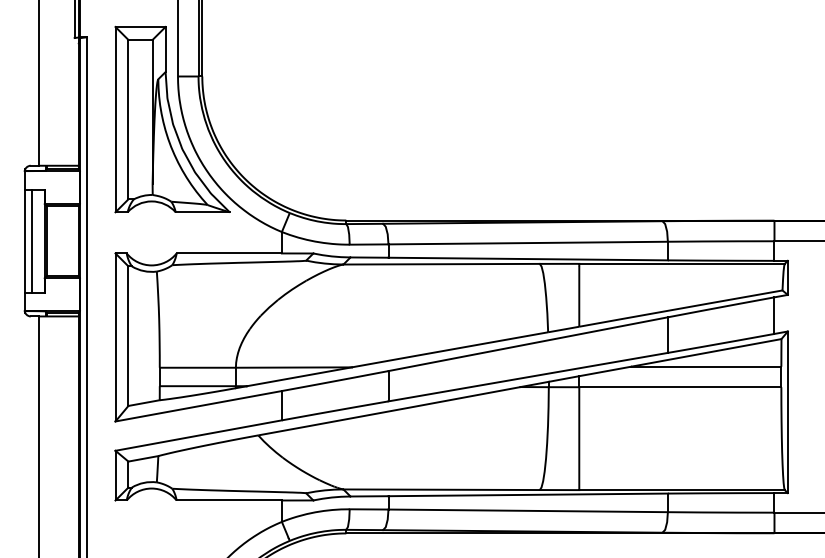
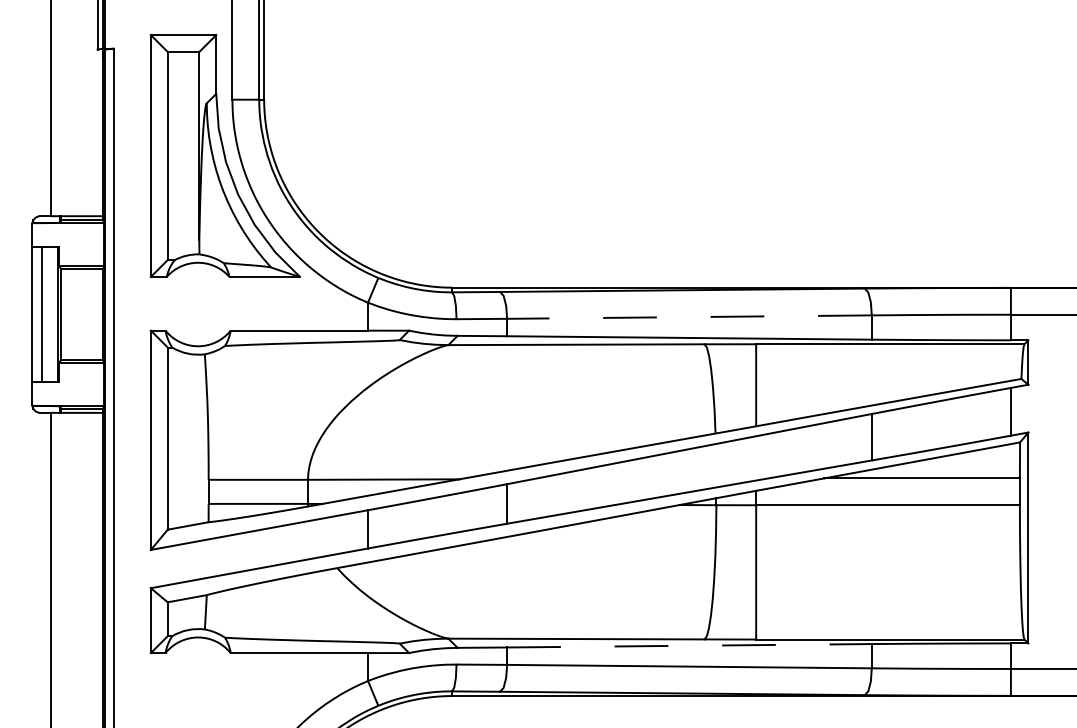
line: (527, 243) -> (688, 317), solid -> dashed
line: (528, 494) -> (689, 645), solid -> dashed

